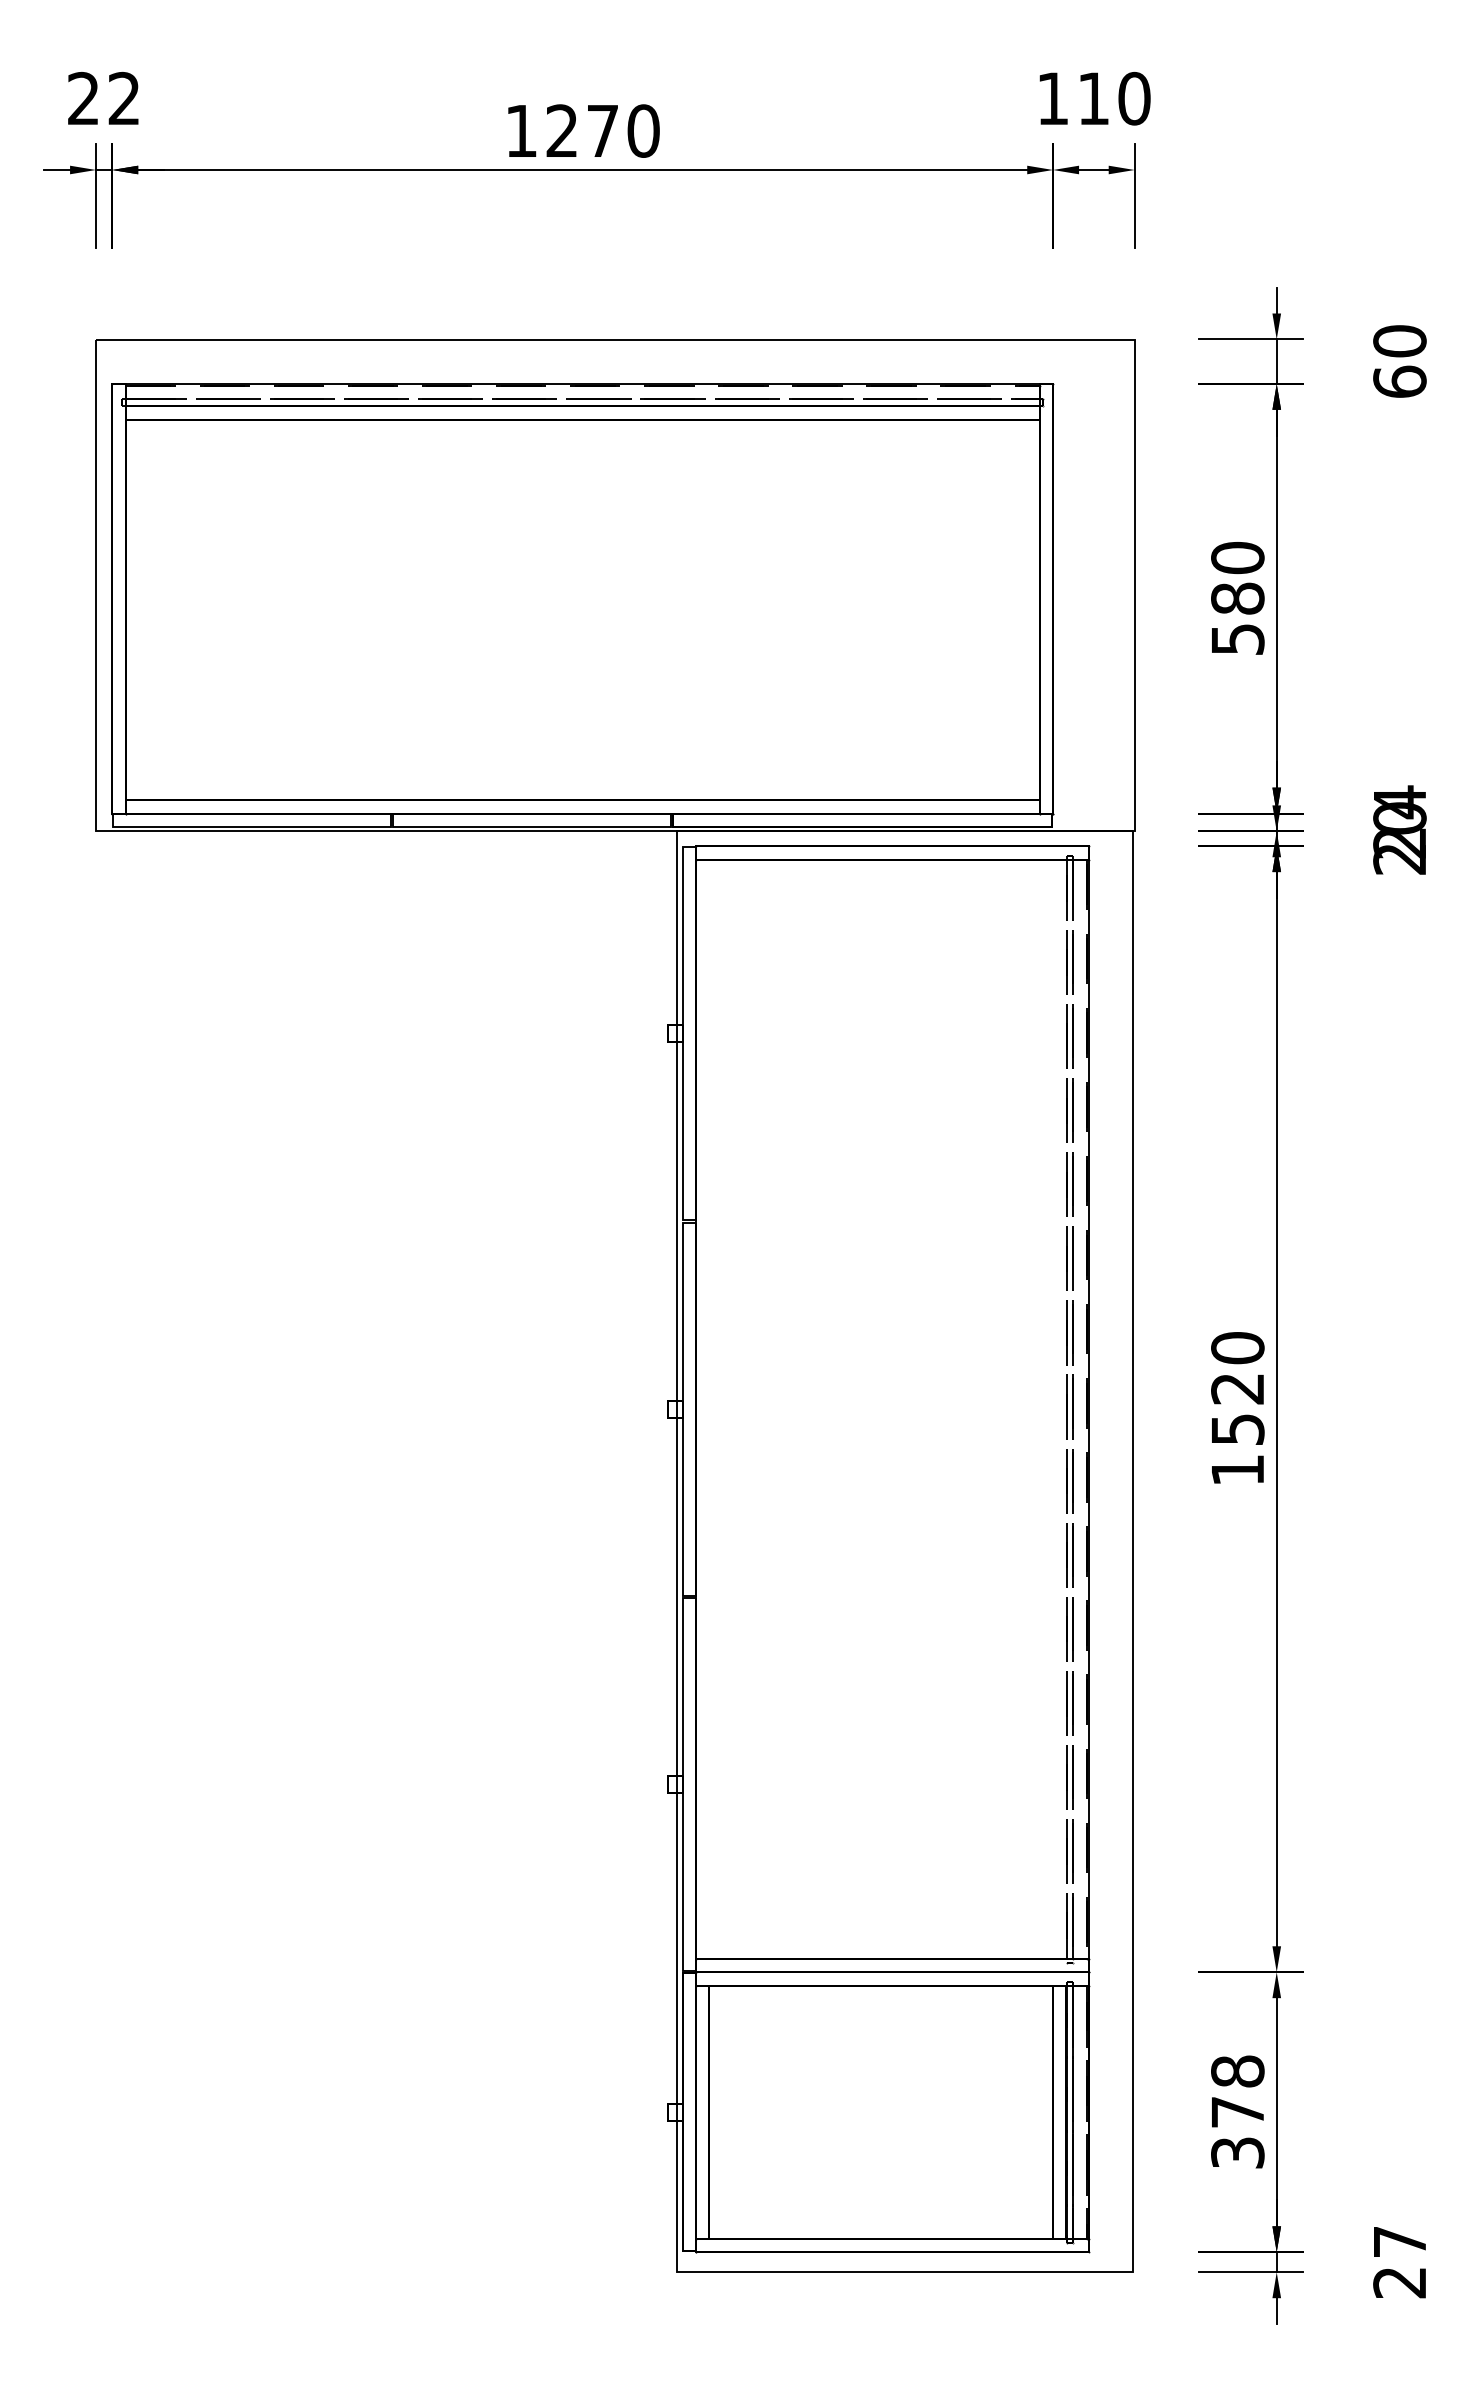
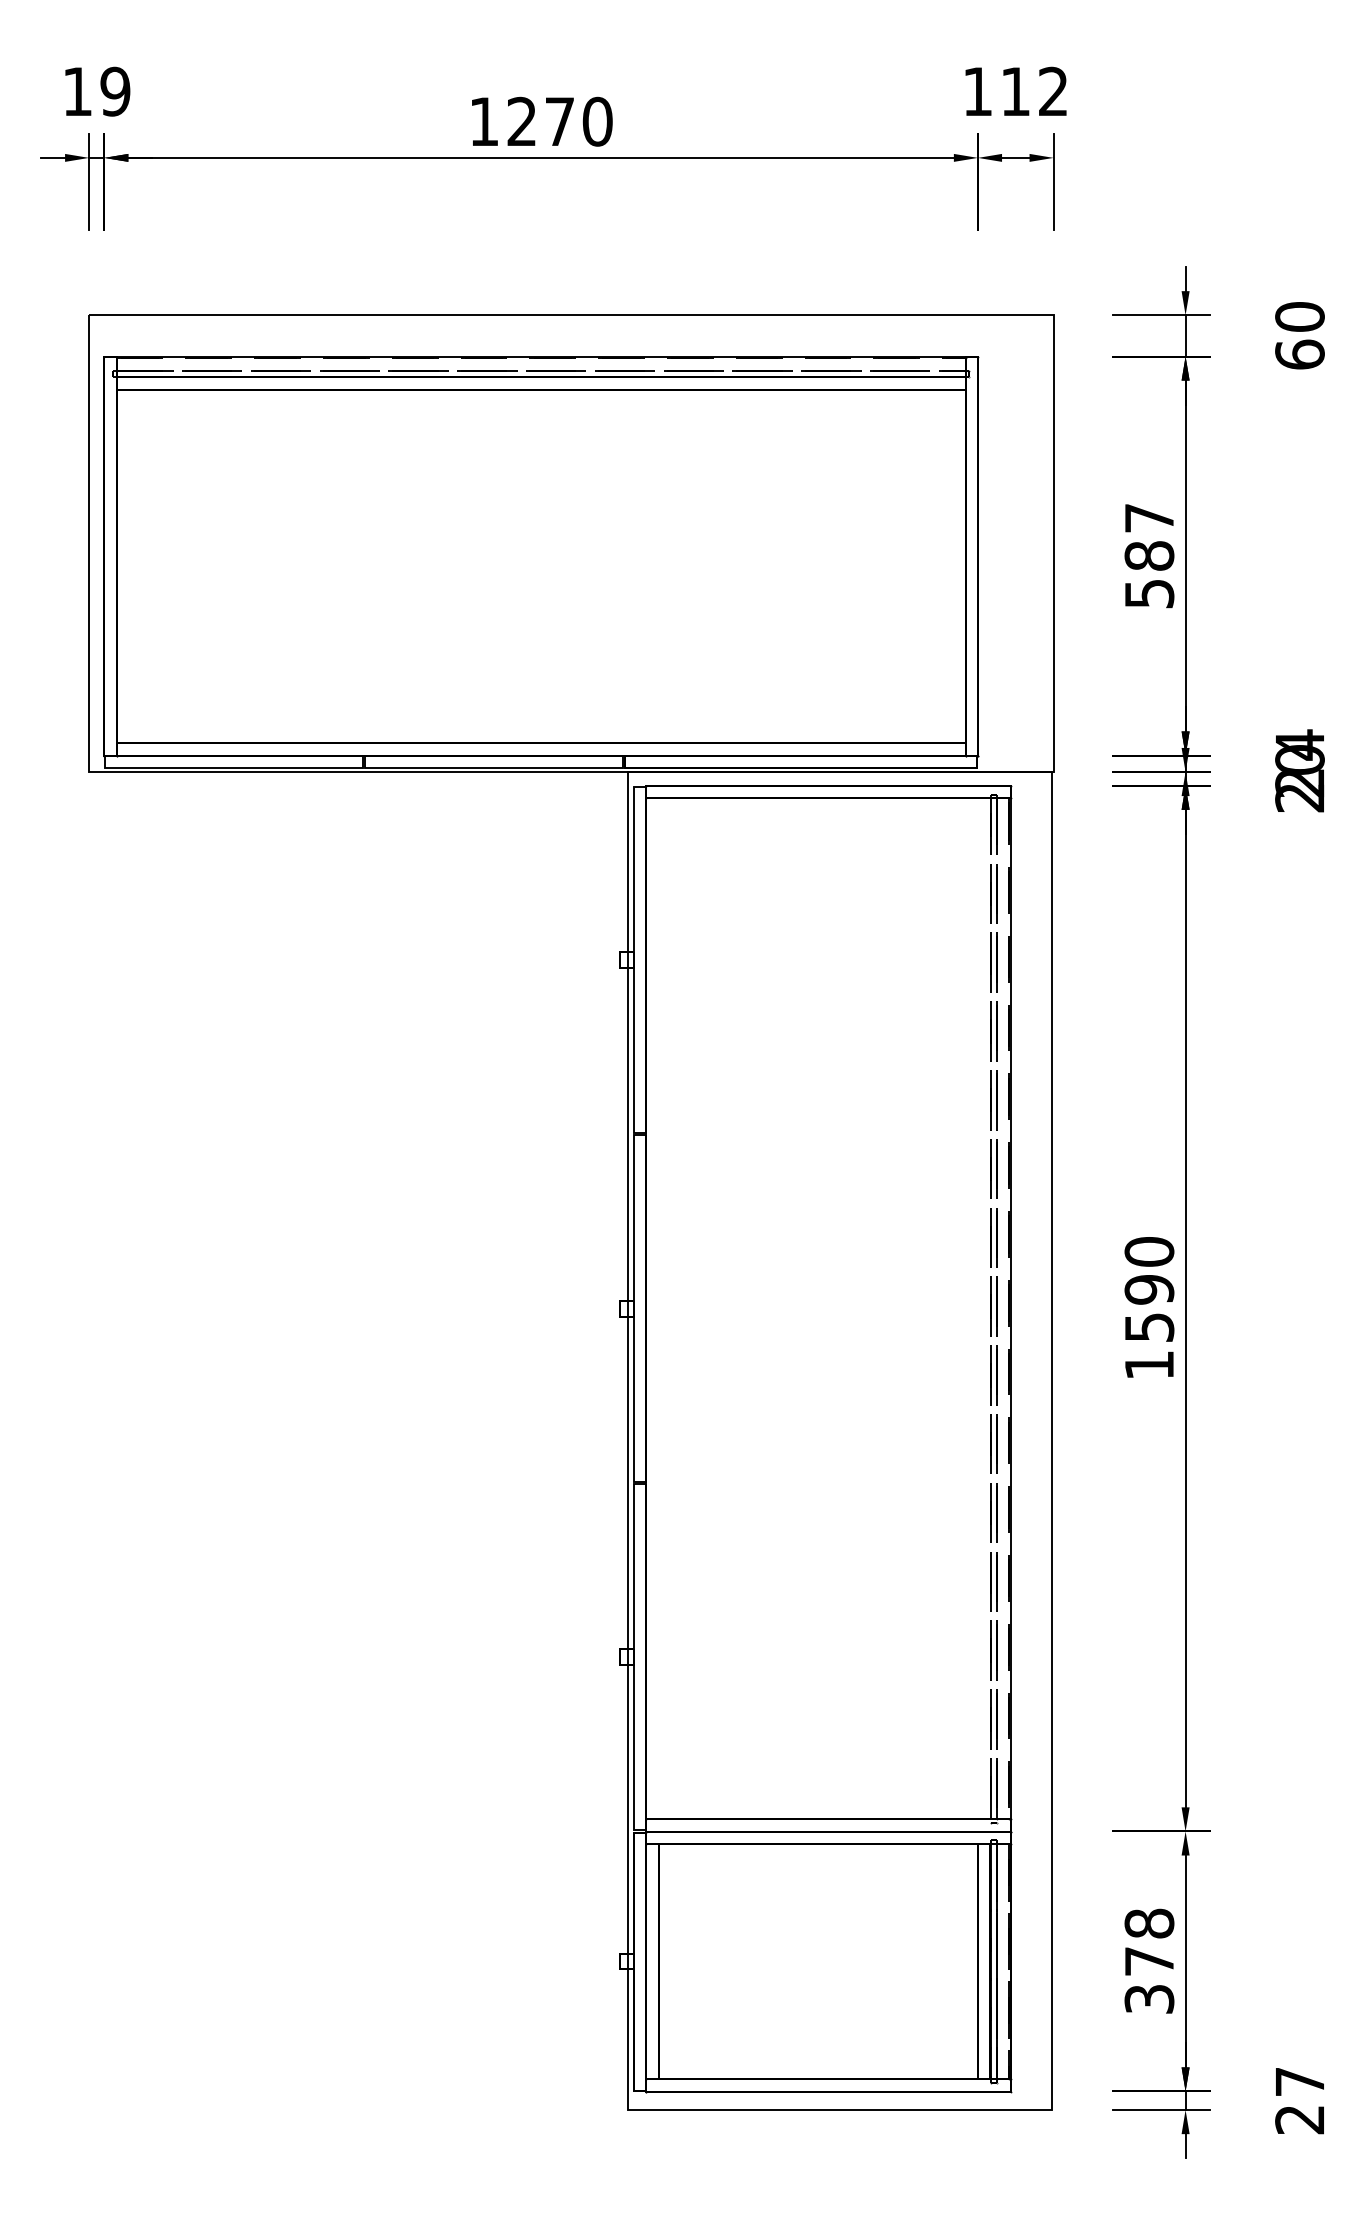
text: (104, 98) -> (97, 91), 22 -> 19
text: (1134, 98) -> (1053, 91), 110 -> 112
text: (1237, 558) -> (1149, 518), 580 -> 587
text: (1237, 1389) -> (1149, 1290), 1520 -> 1590

